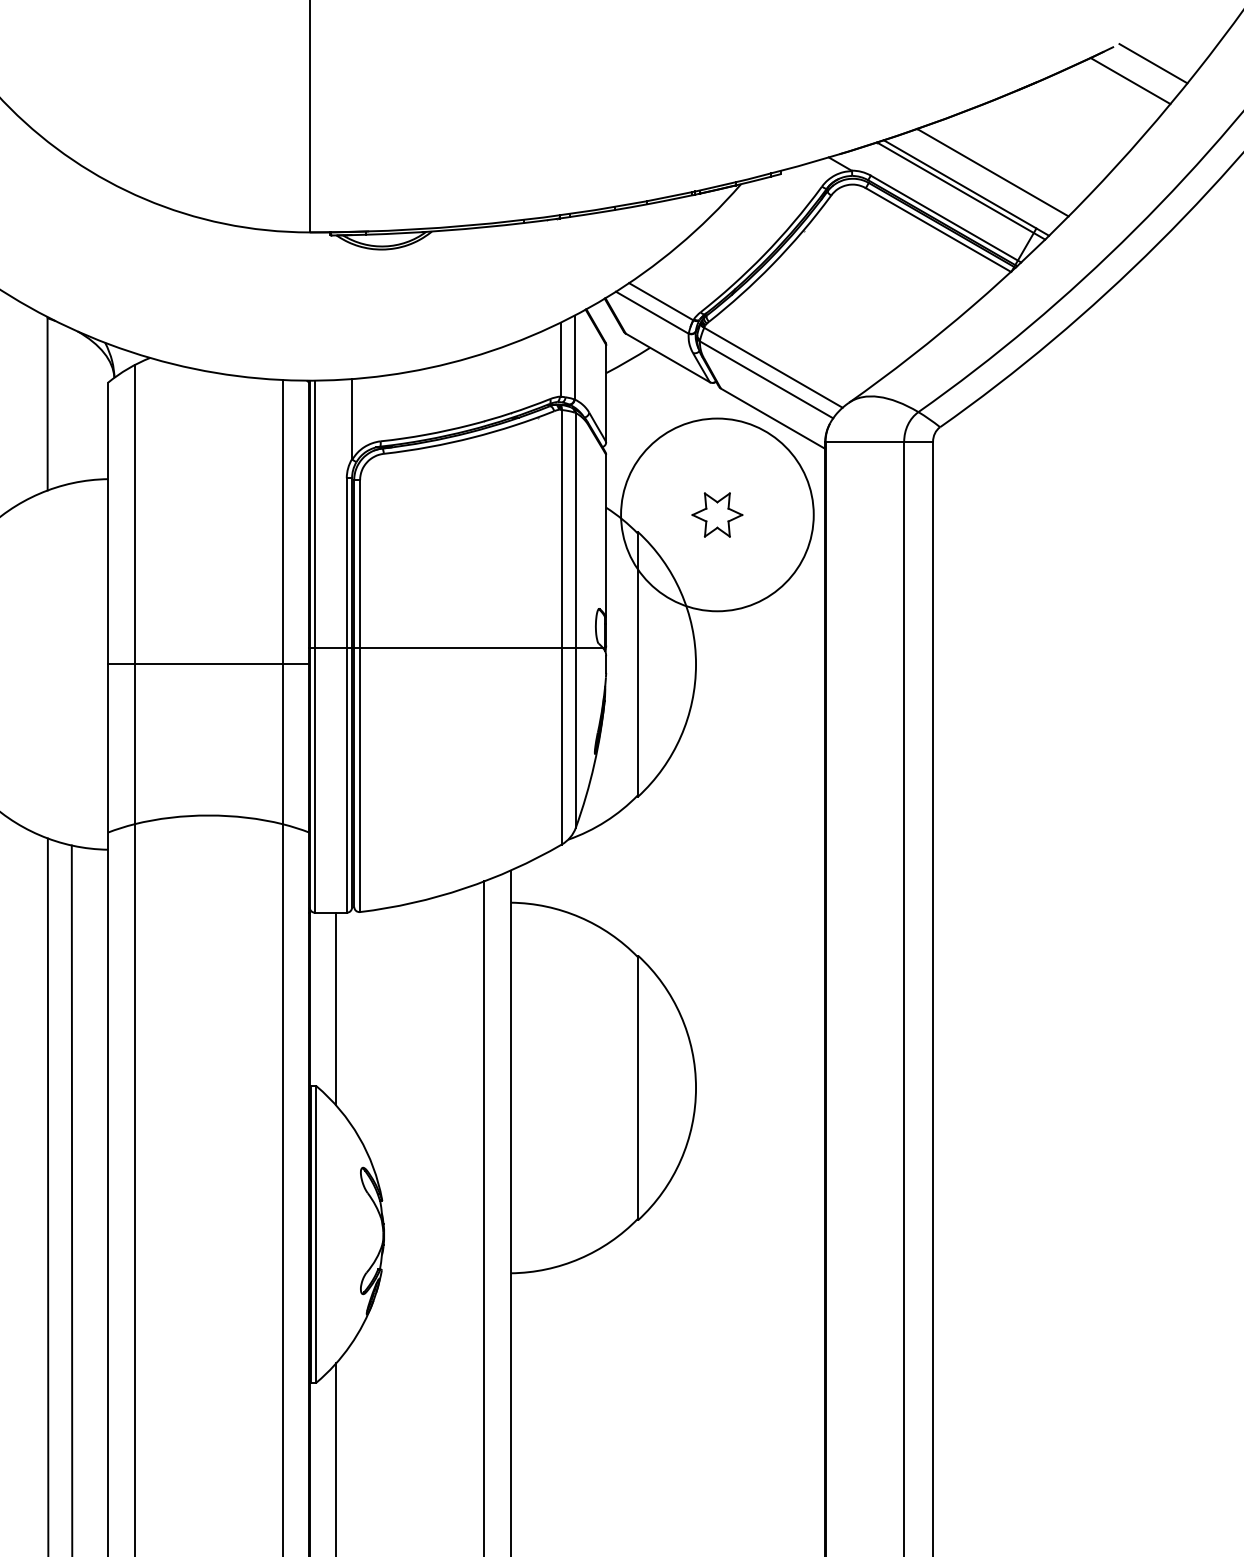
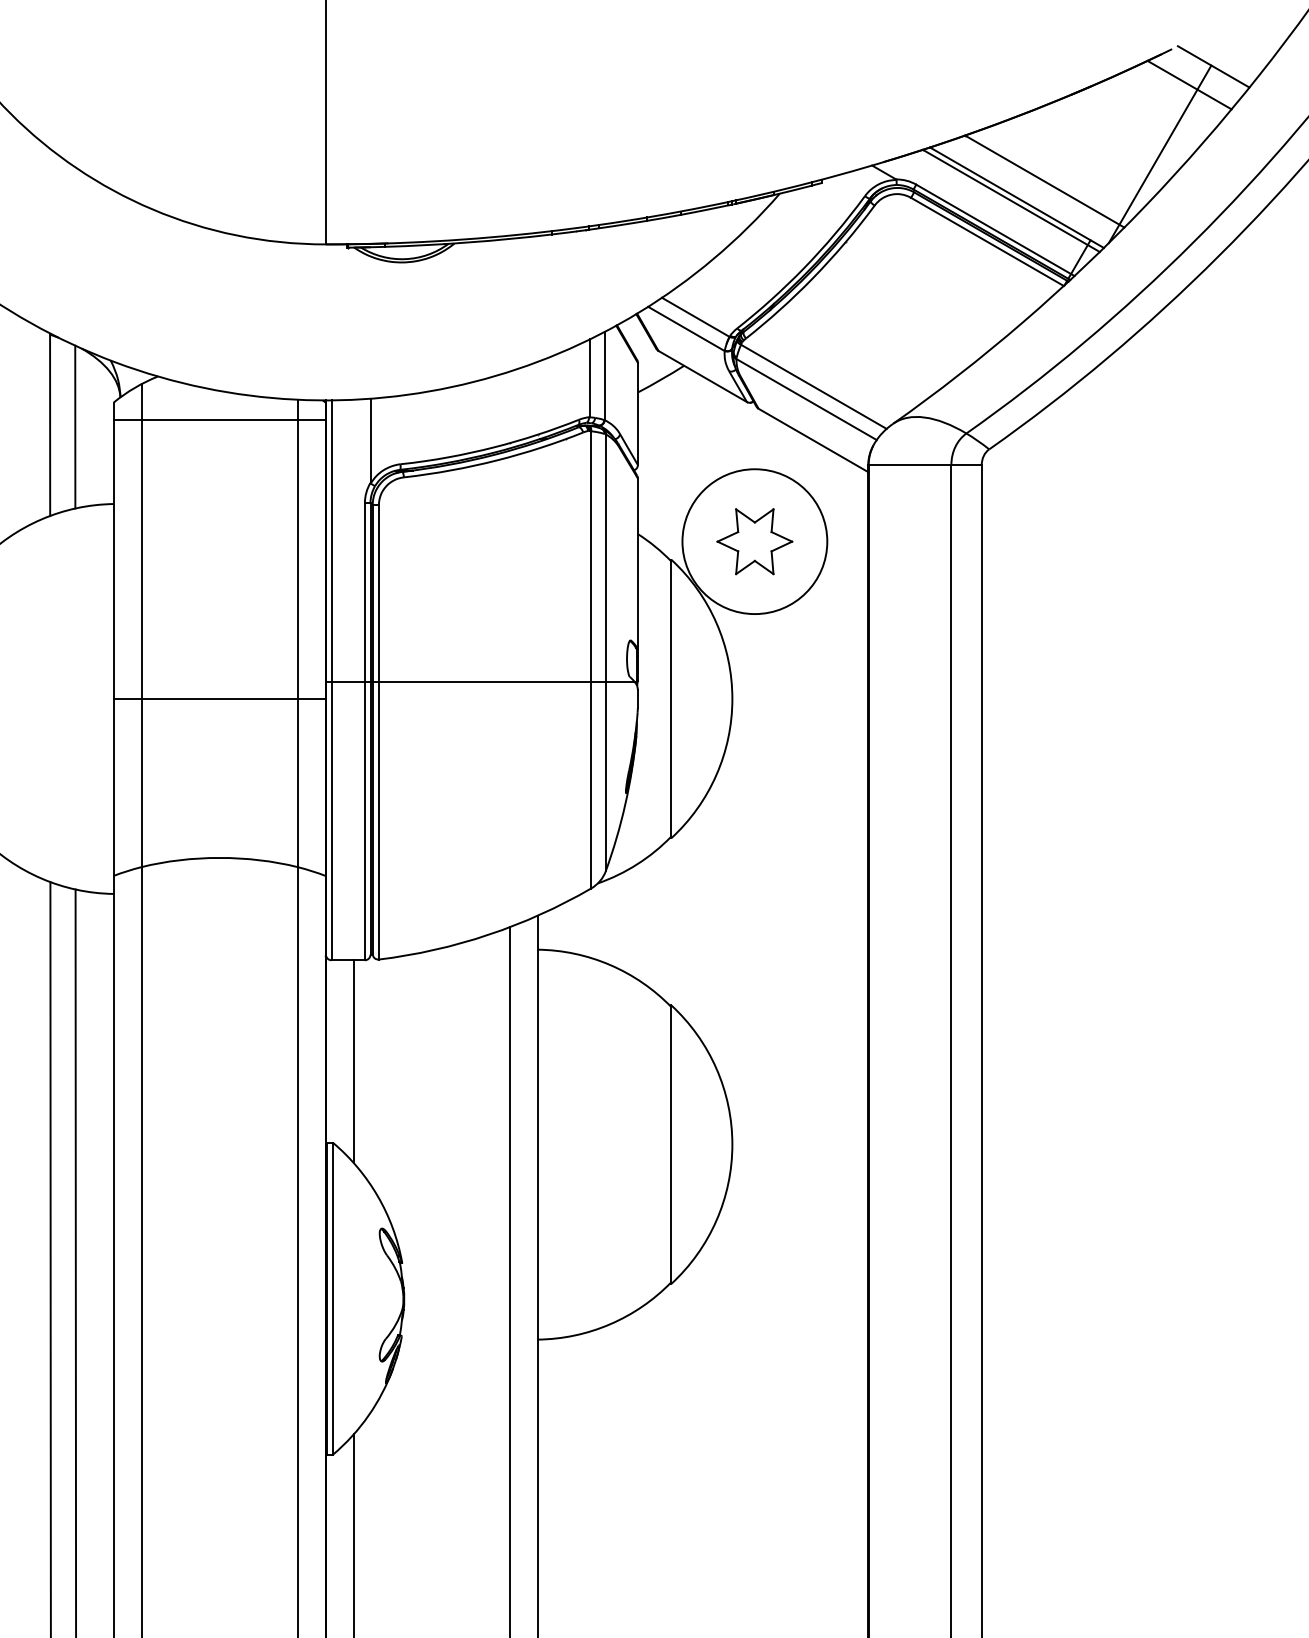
line: (1101, 146) -> (1159, 154), added
line: (208, 399) -> (219, 420), added
line: (71, 405) -> (75, 426), added
circle: (717, 514) -> (754, 541), size x0.71
part: (717, 514) -> (754, 541), size x1.43

